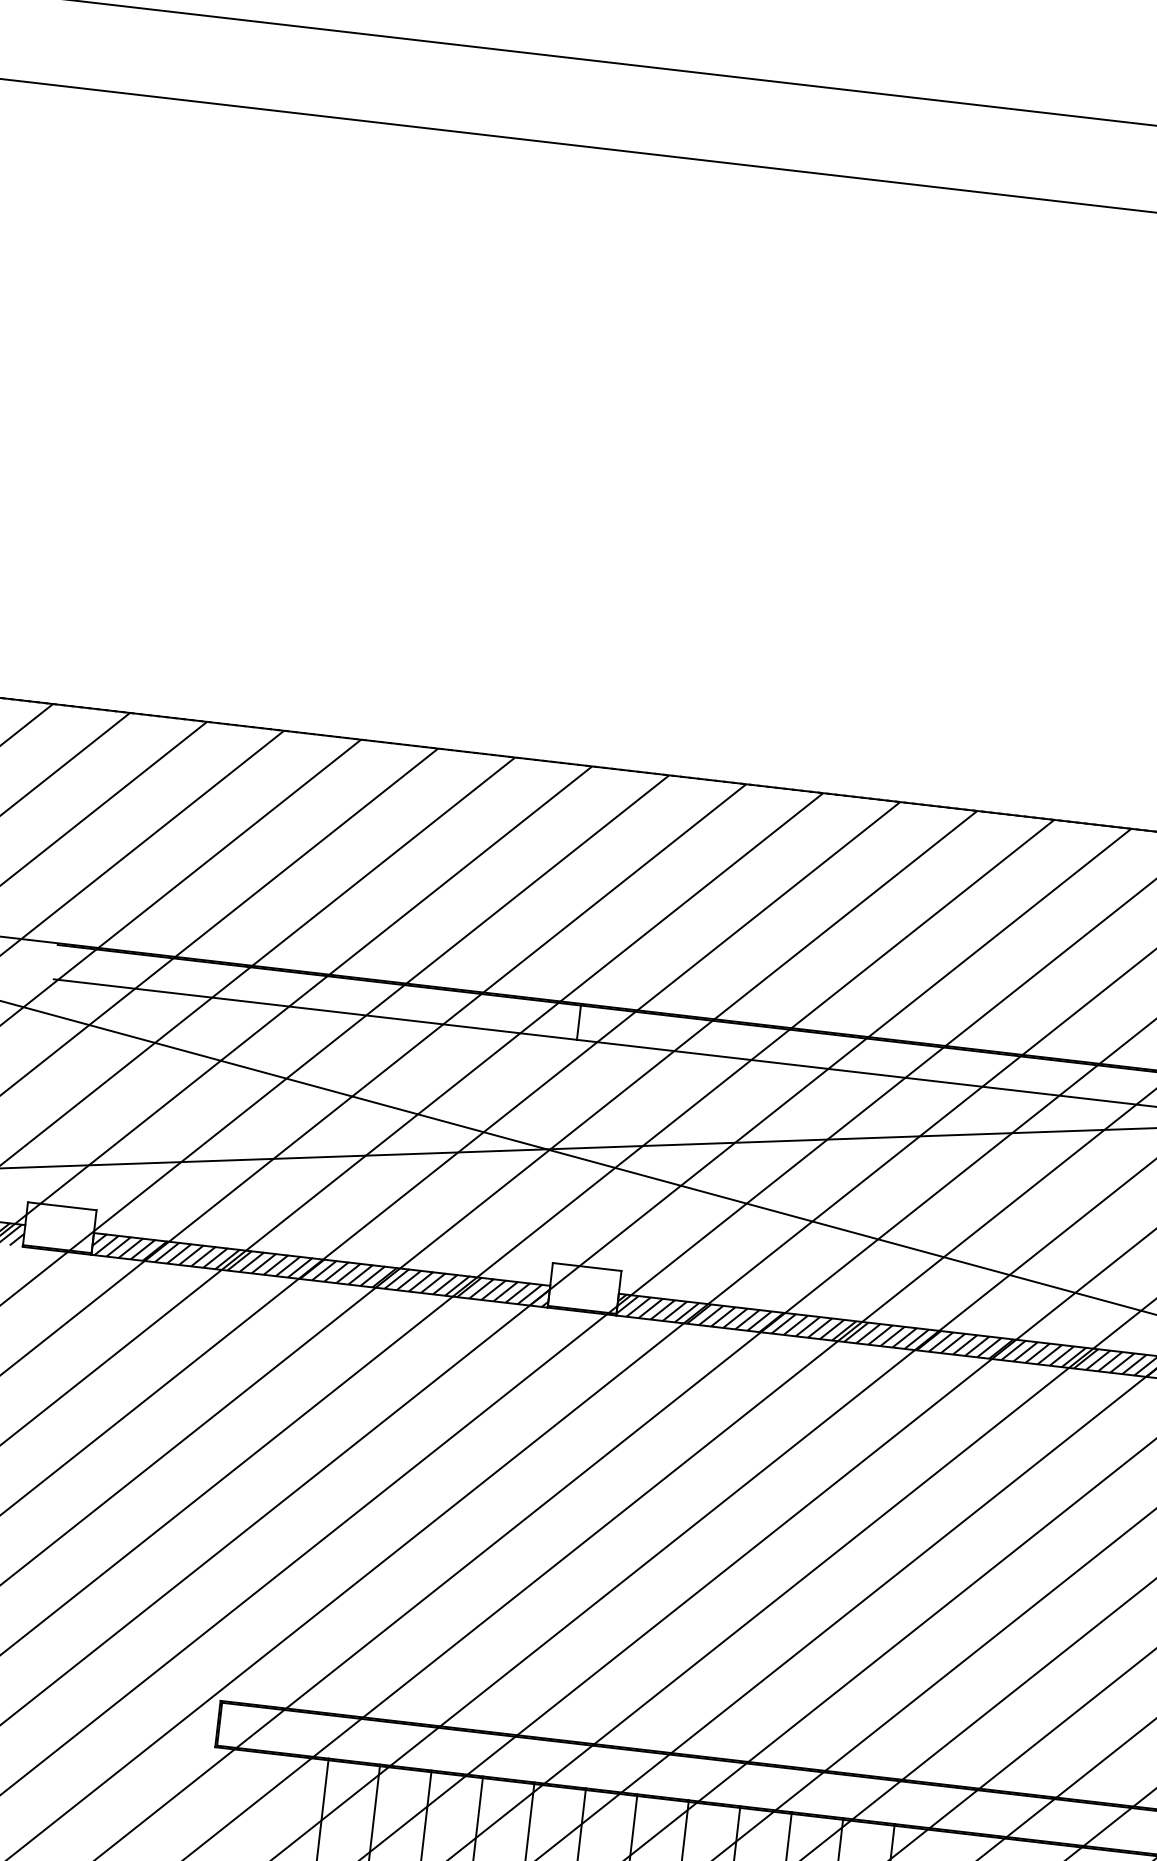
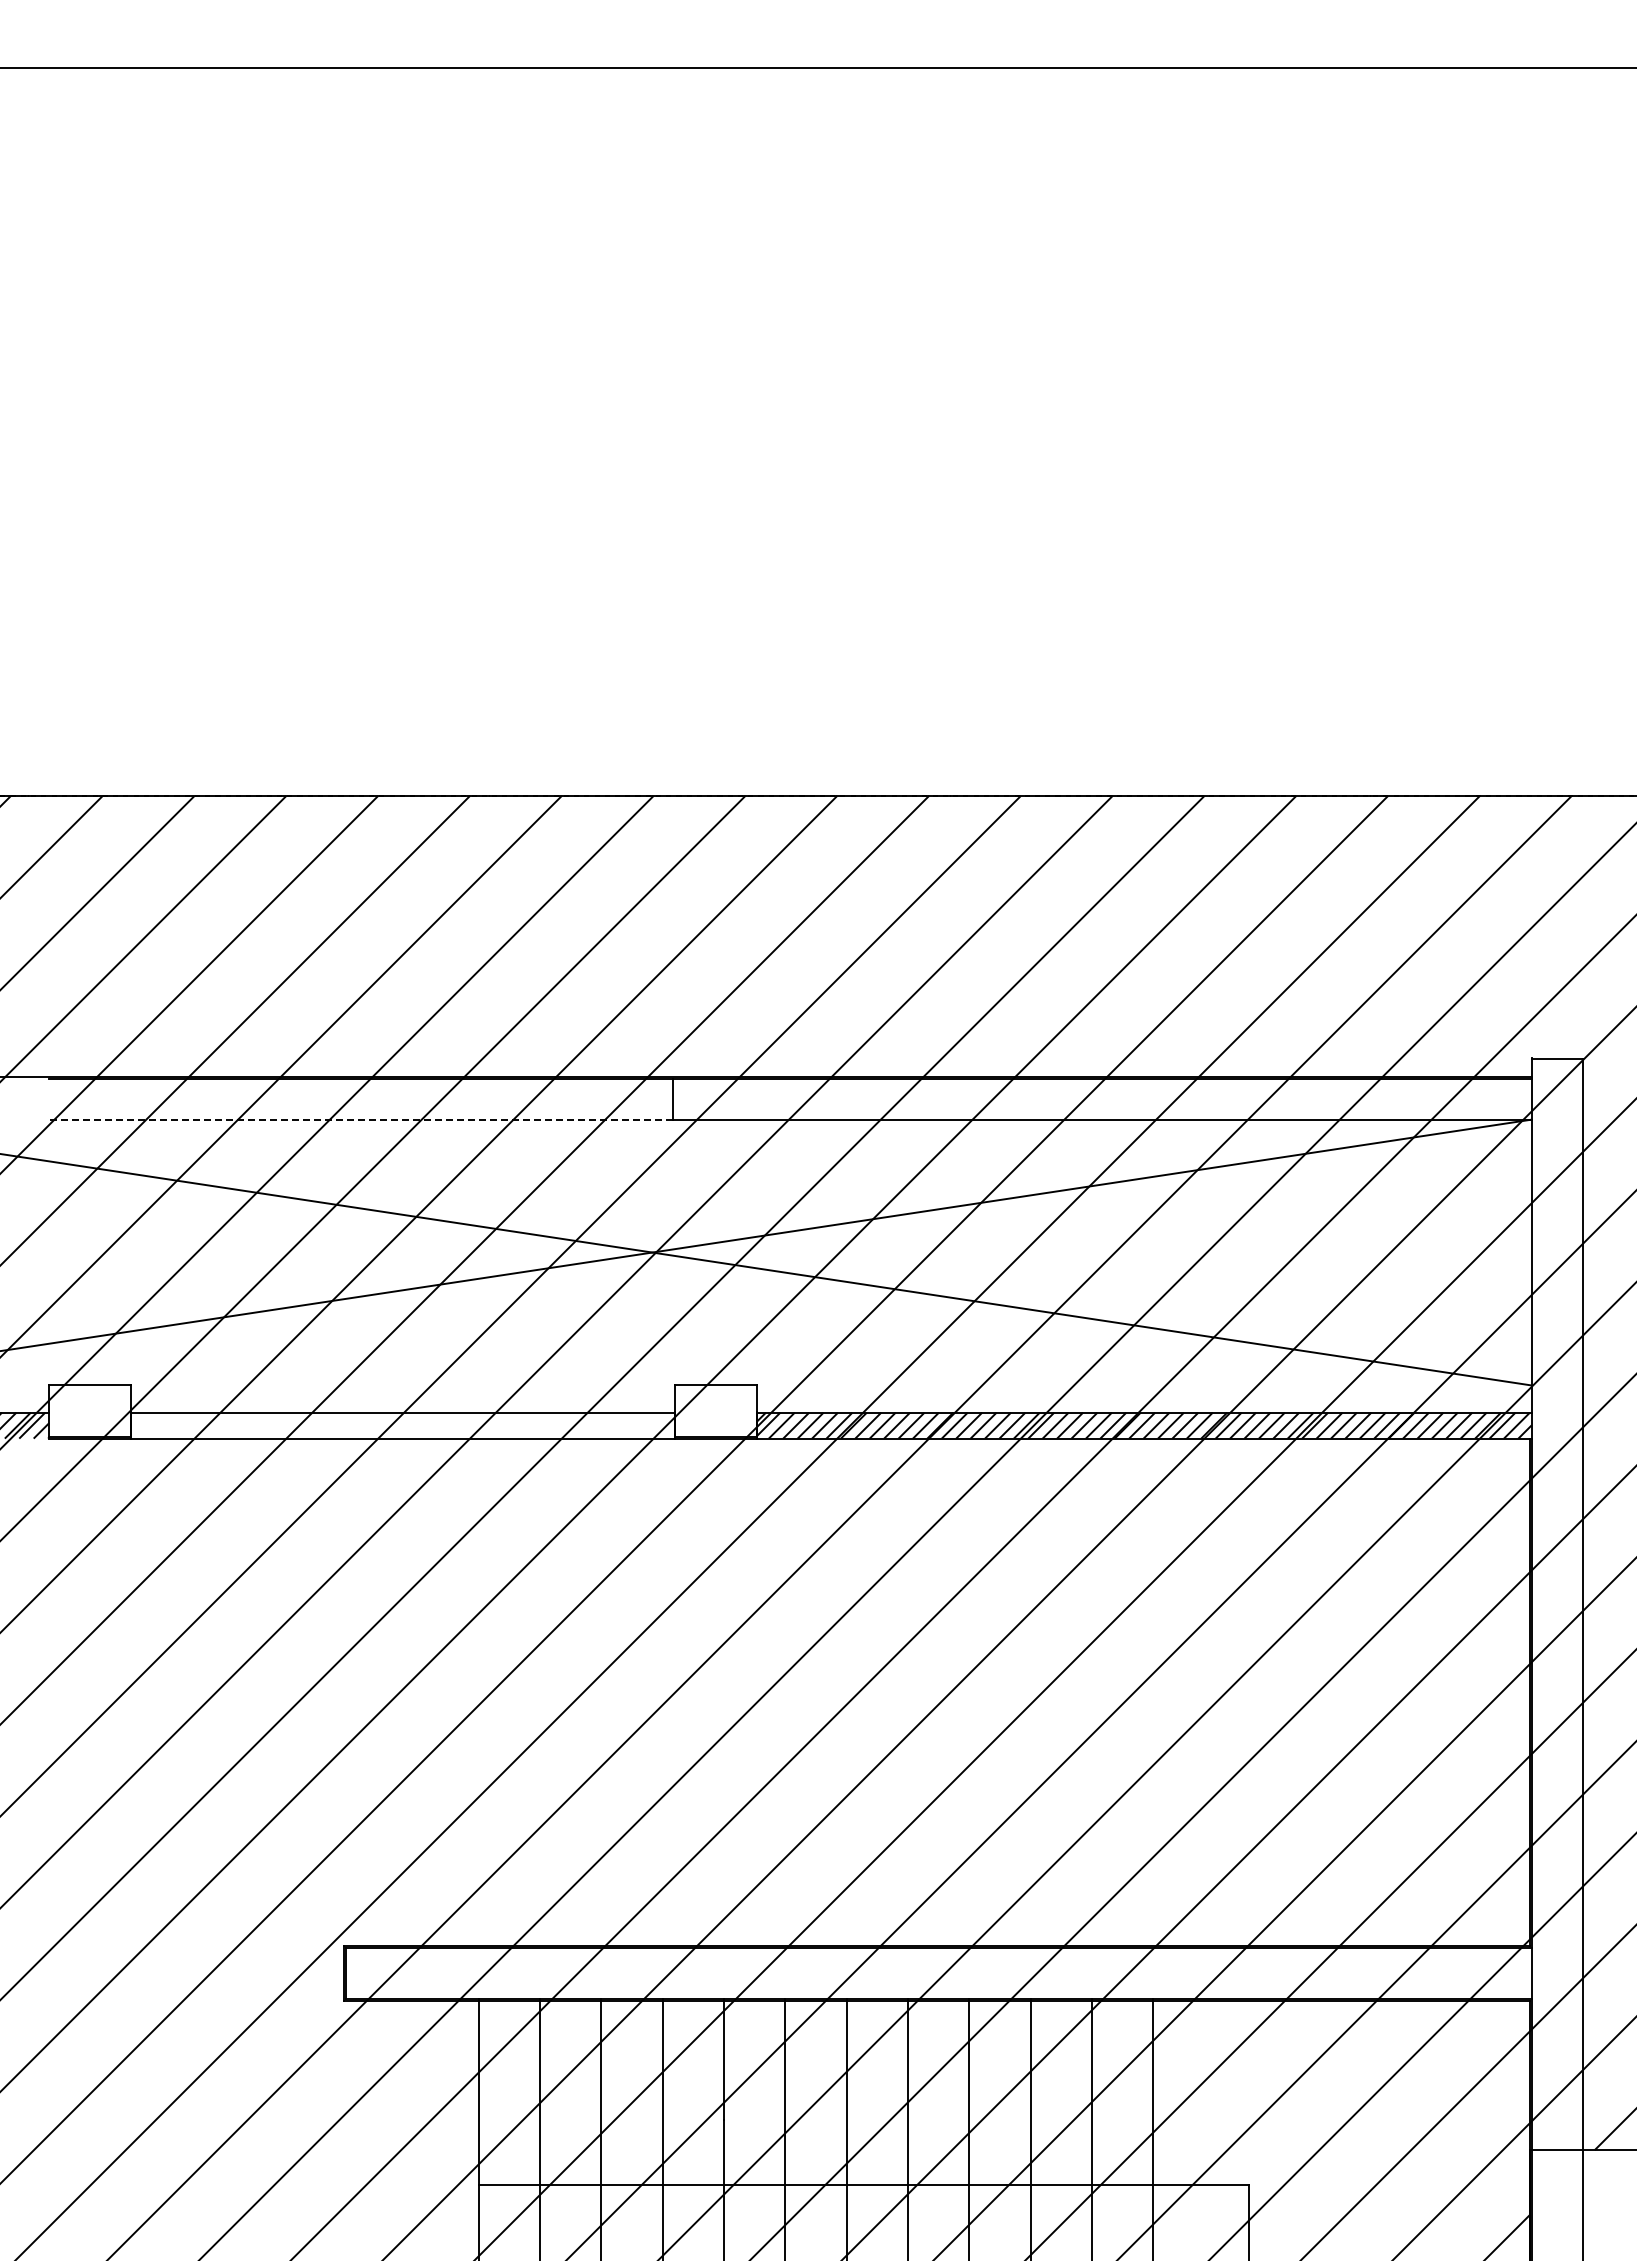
line: (315, 1009) -> (361, 1119), solid -> dashed
hatch: (320, 1270) -> (402, 1425), removed

